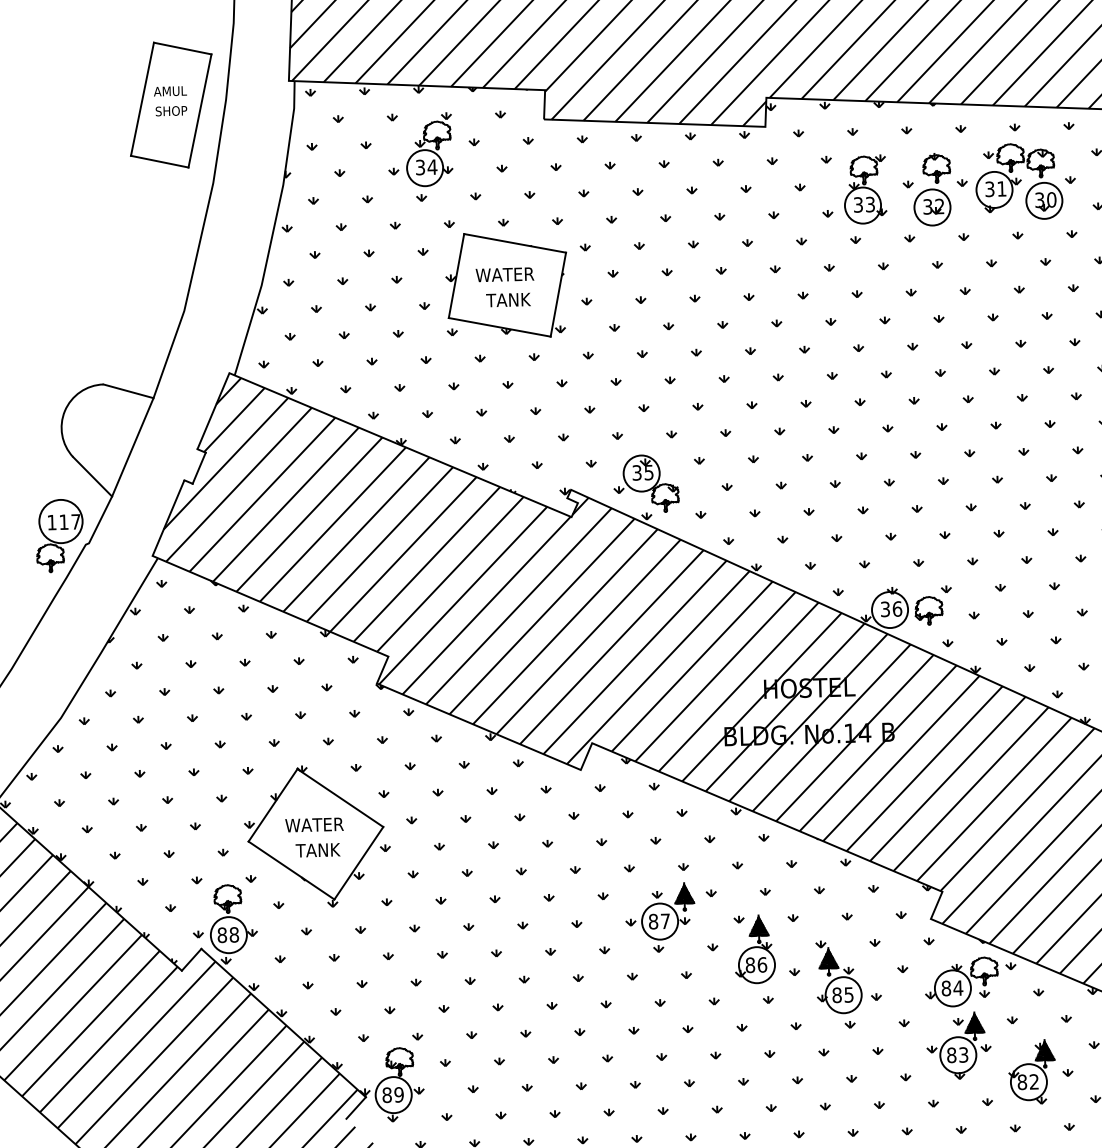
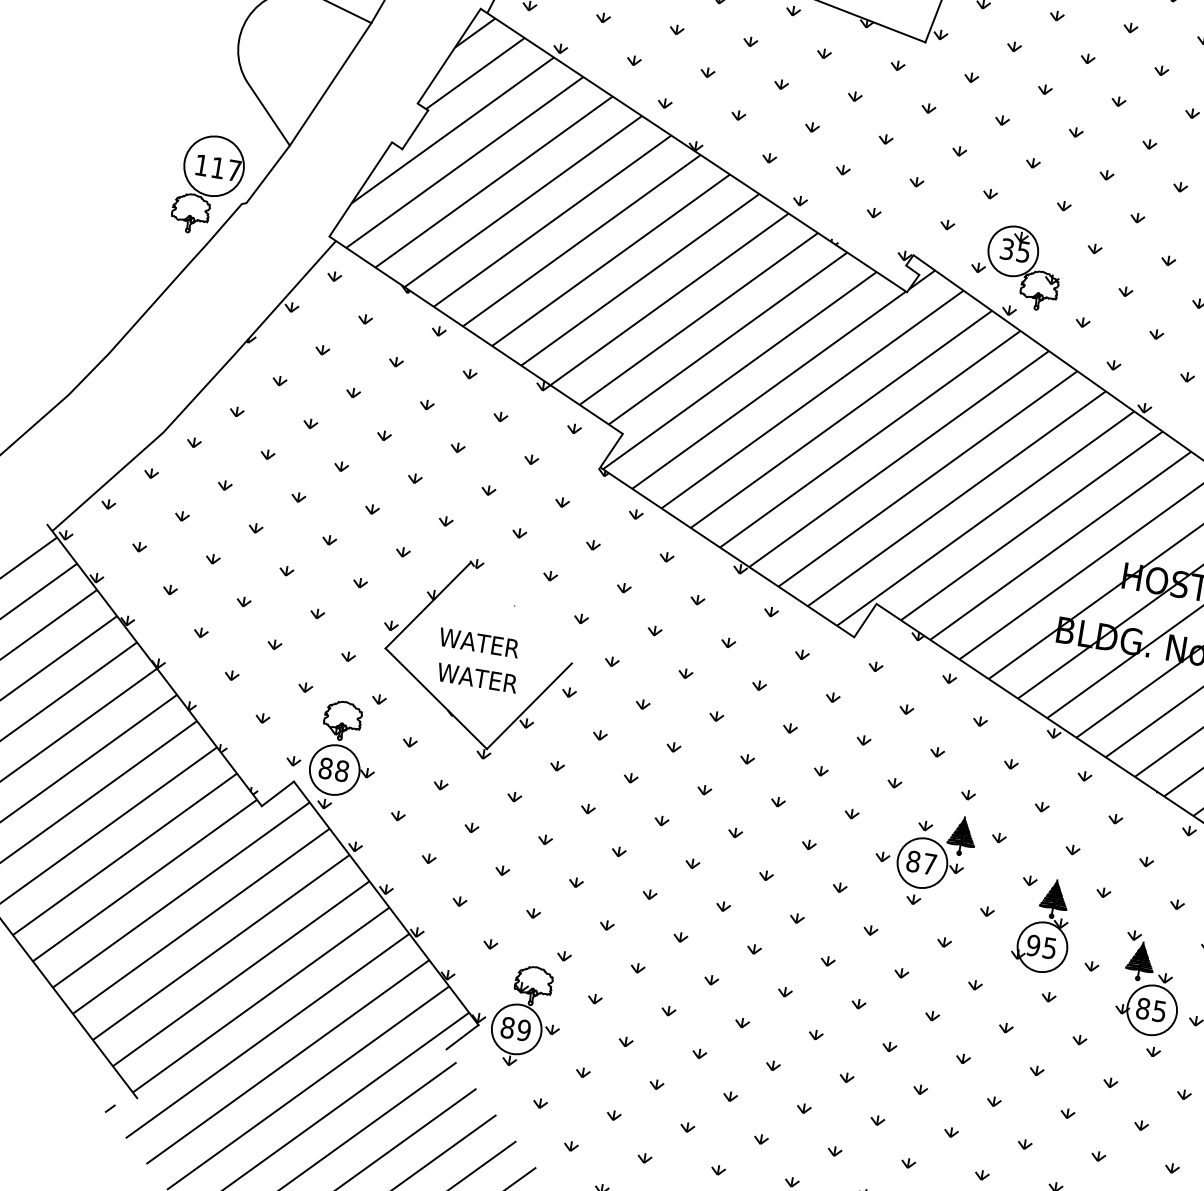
line: (340, 798) -> (521, 613), removed
text: (317, 850) -> (476, 678), TANK -> WATER
text: (756, 965) -> (1041, 947), 86 -> 95

